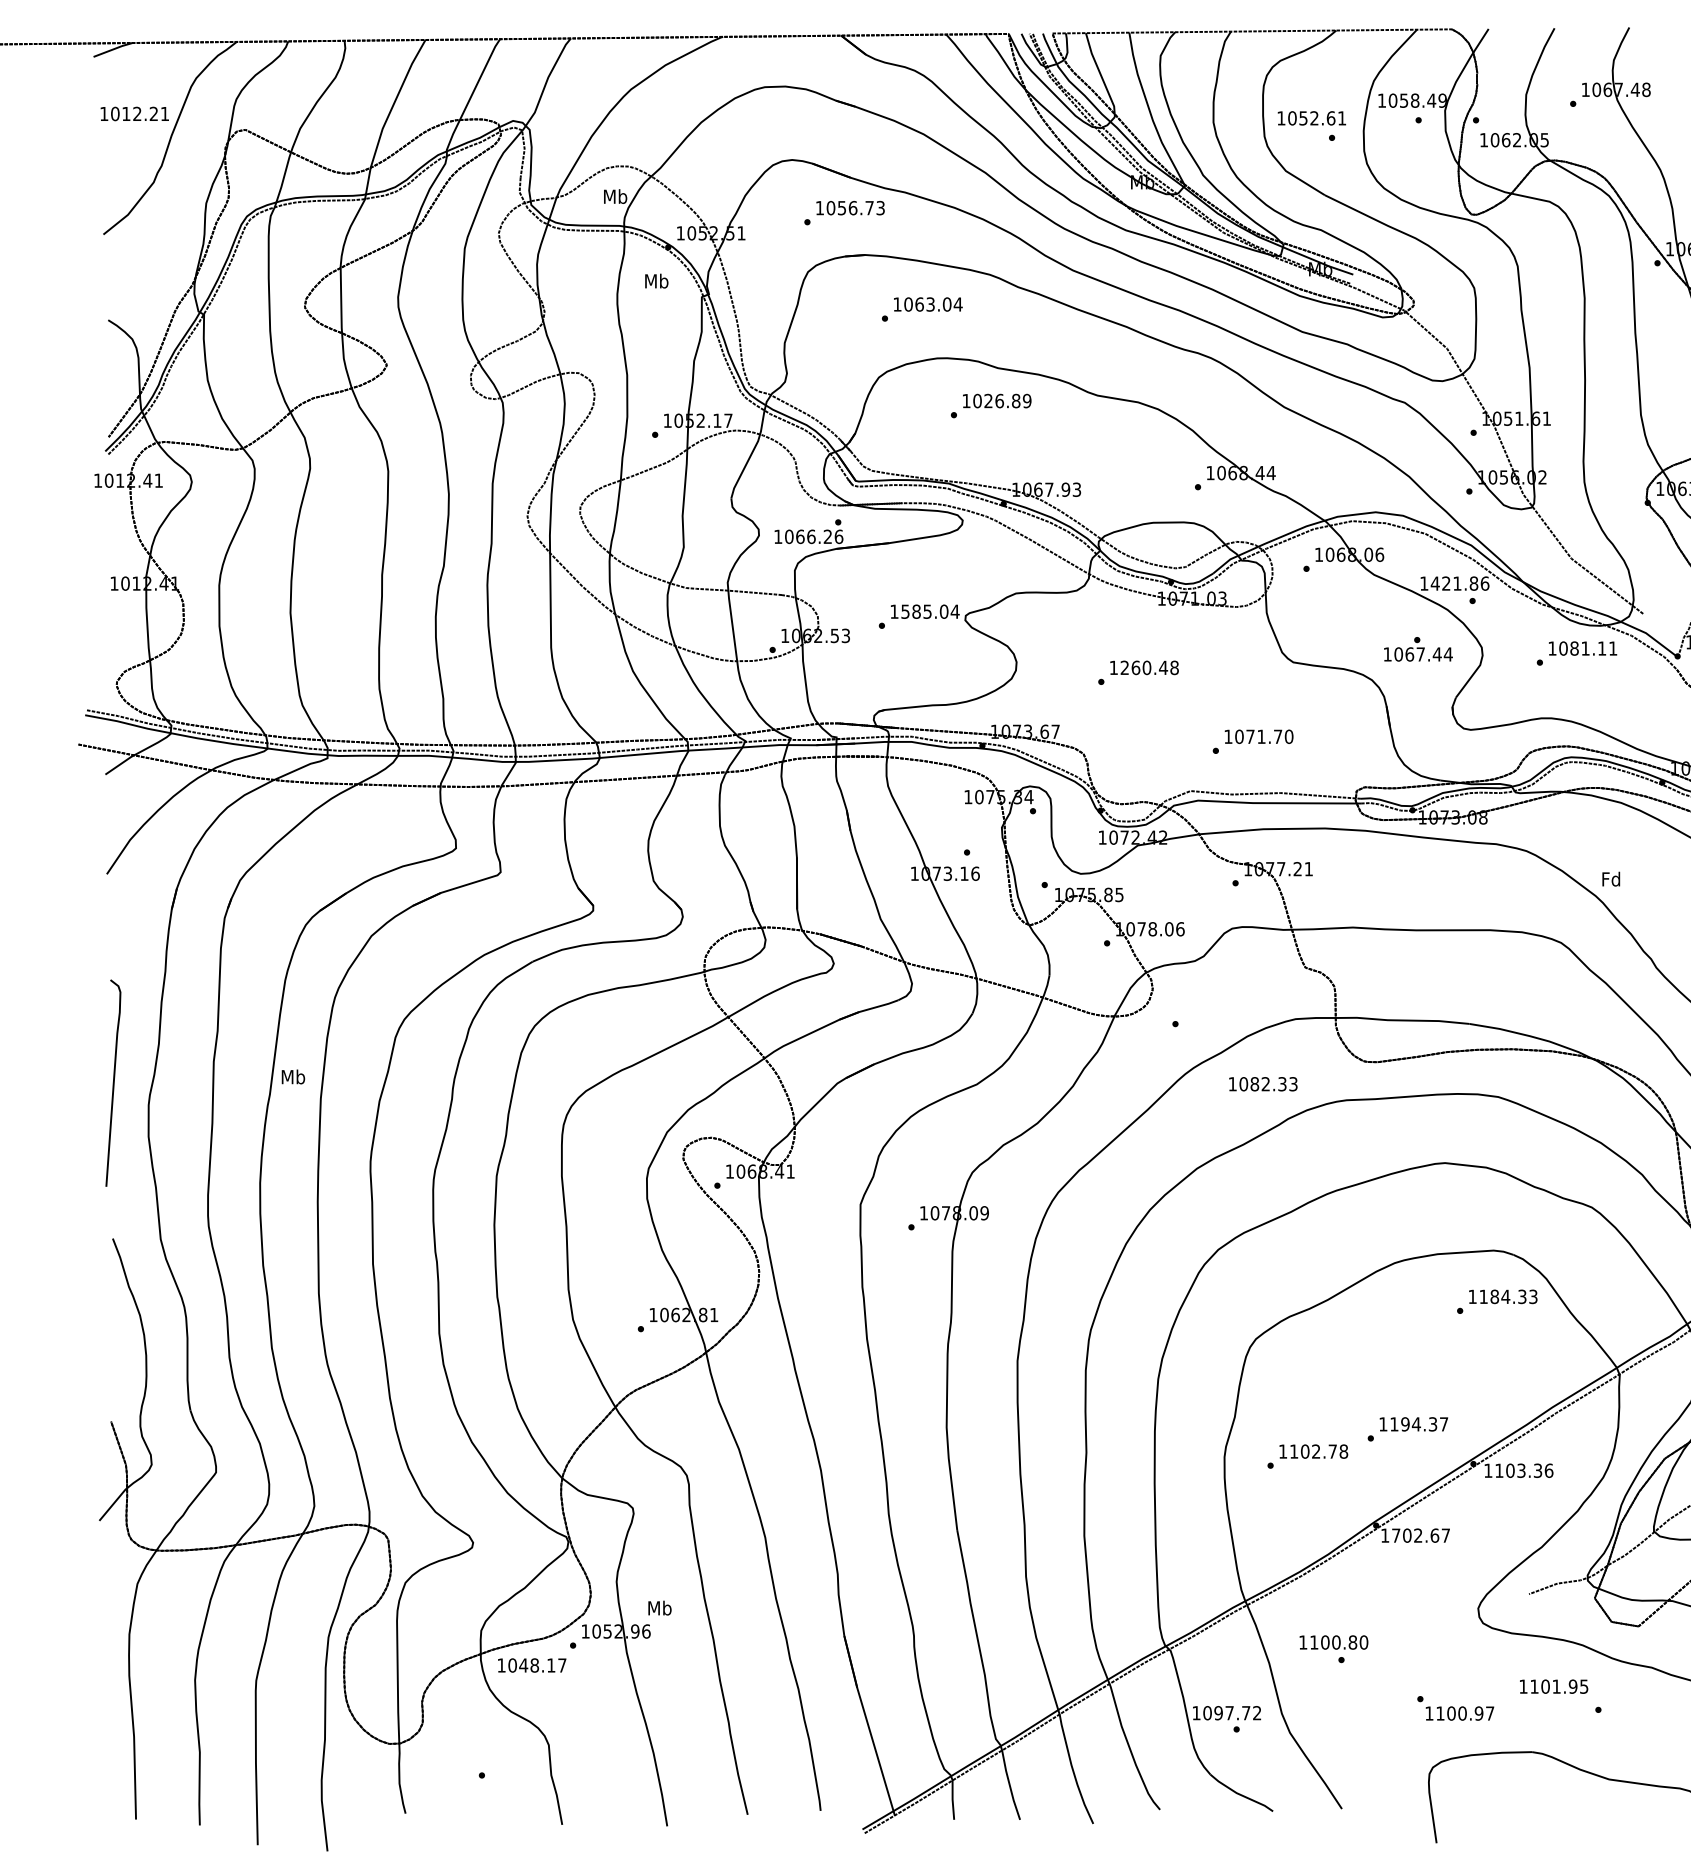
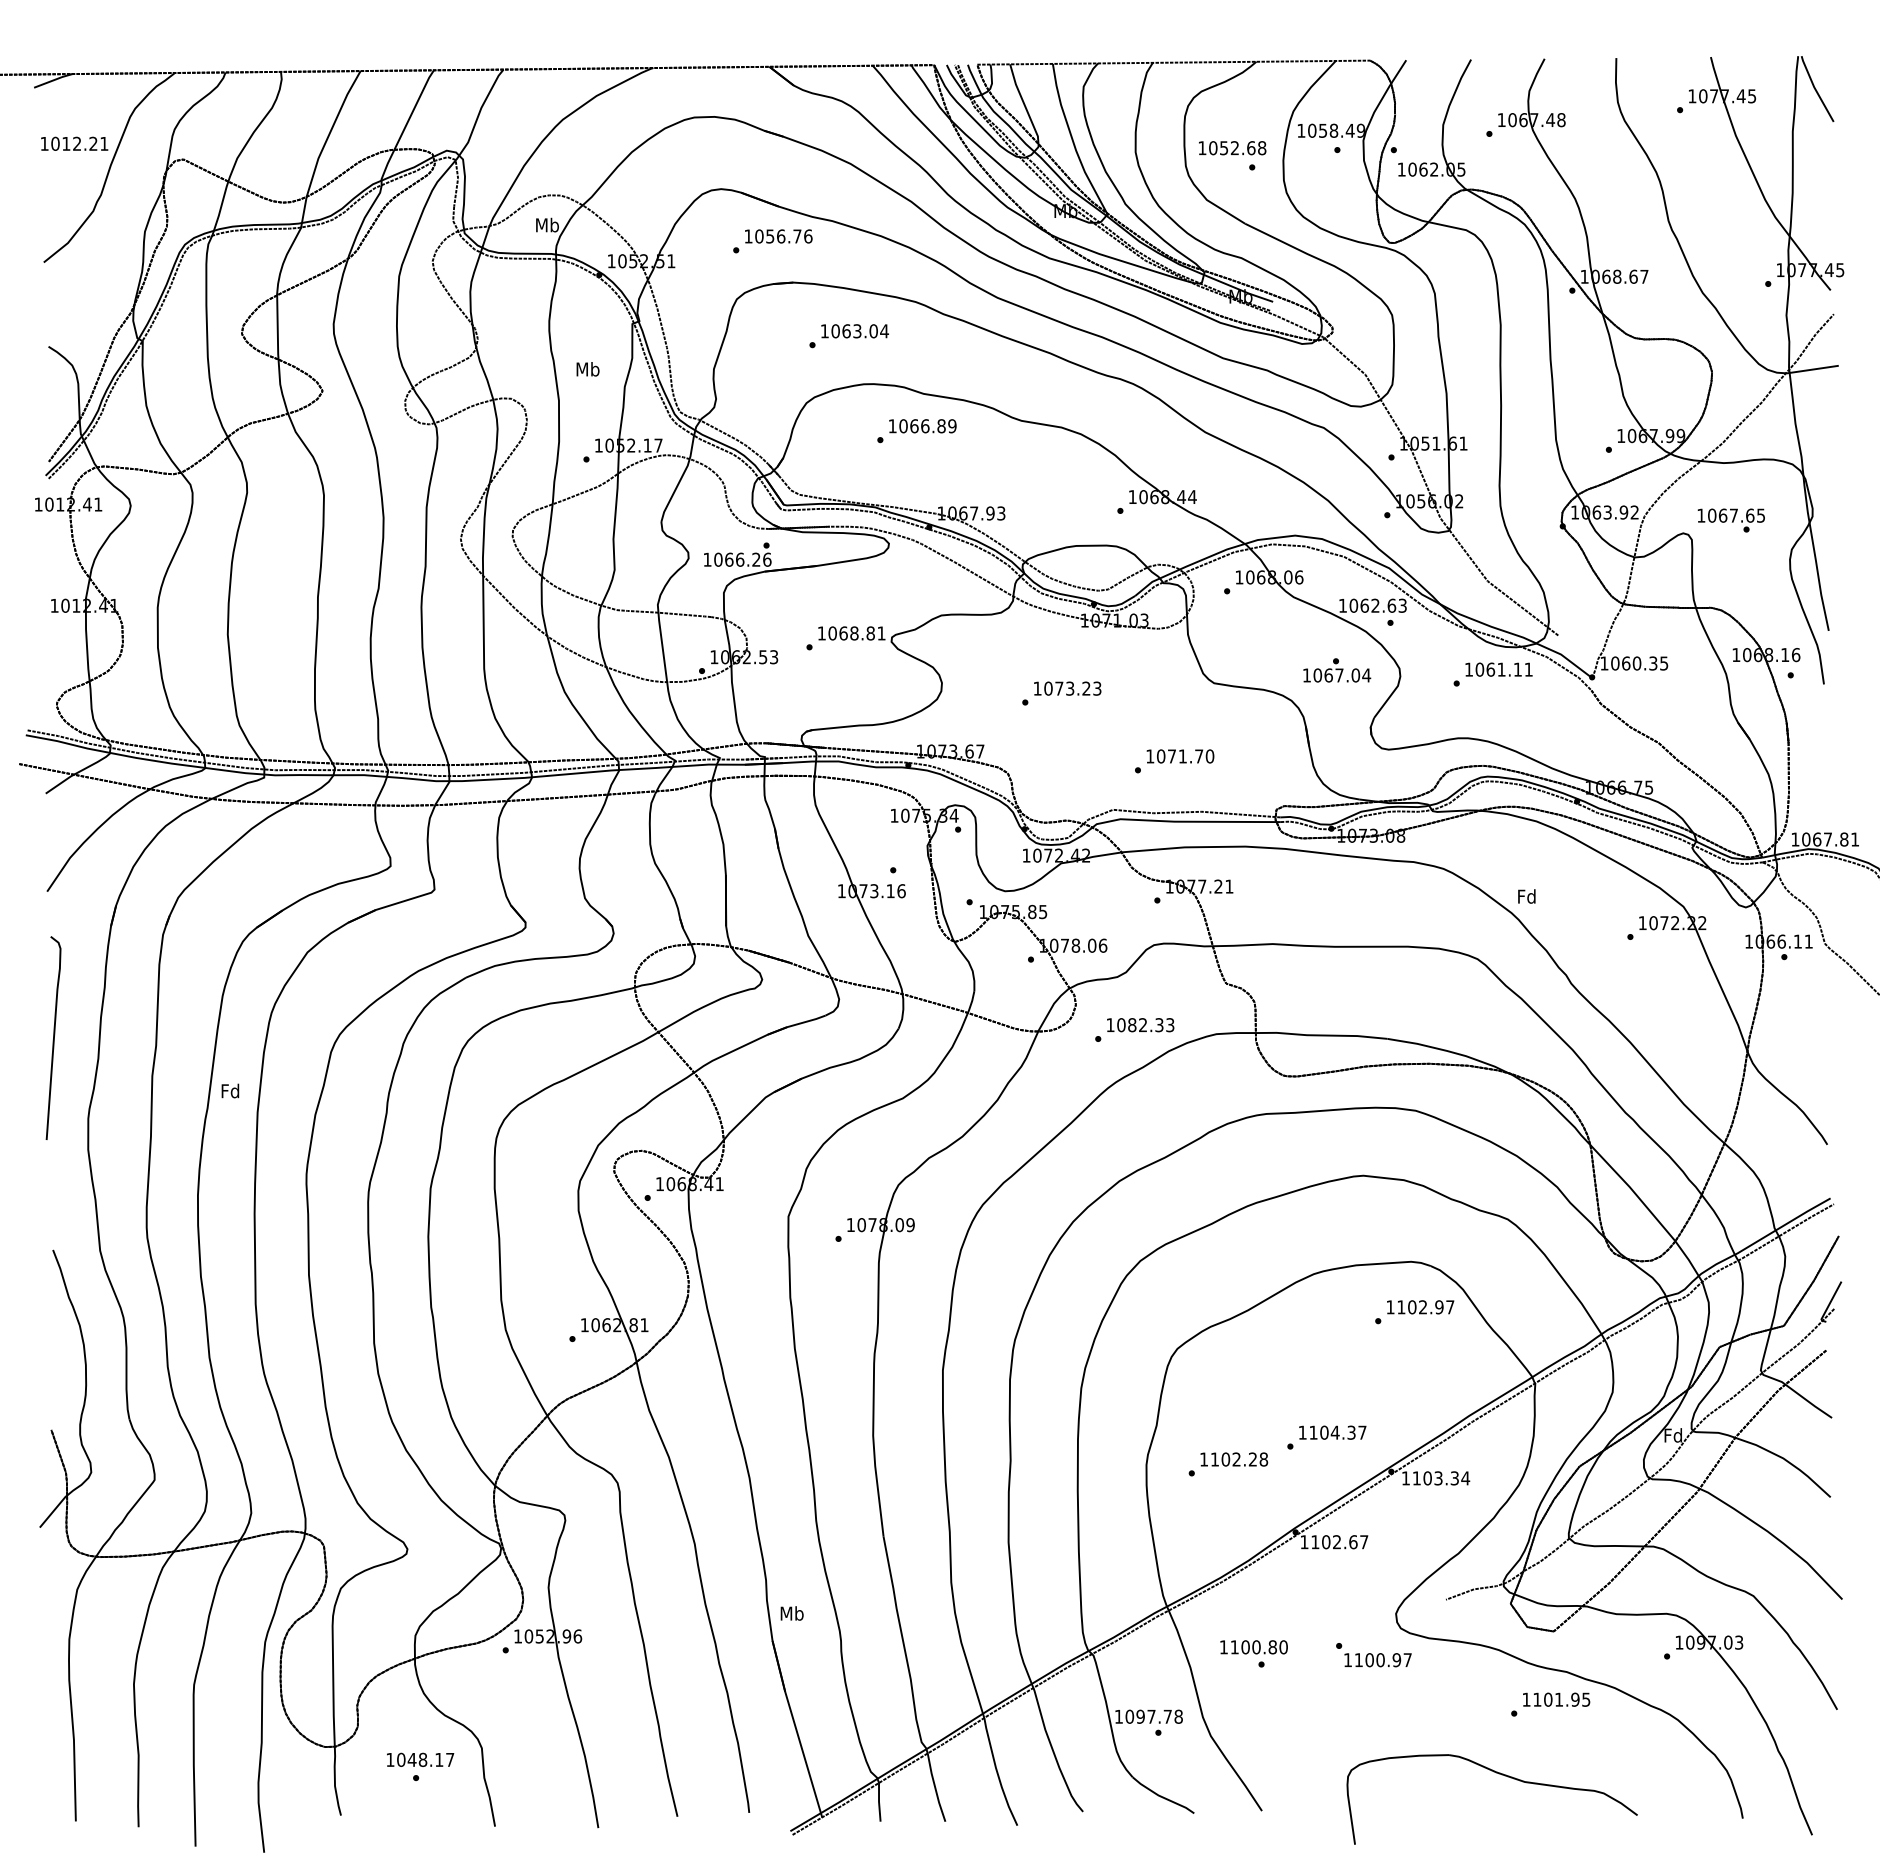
text: (1342, 118) -> (1262, 148), 1052.61 -> 1052.68
text: (880, 208) -> (808, 236), 1056.73 -> 1056.76
text: (656, 281) -> (587, 369), moved
text: (988, 401) -> (914, 426), 1026.89 -> 1066.89
text: (1460, 583) -> (1378, 605), 1421.86 -> 1062.63
text: (930, 611) -> (857, 633), 1585.04 -> 1068.81
text: (1574, 648) -> (1490, 669), 1081.11 -> 1061.11
text: (1437, 654) -> (1355, 675), 1067.44 -> 1067.04
text: (1149, 667) -> (1072, 688), 1260.48 -> 1073.23
text: (293, 1076) -> (230, 1090), Mb -> Fd
curve: (113, 1082) -> (53, 1037), moved
text: (1263, 1084) -> (1140, 1025), moved
text: (1514, 1297) -> (1431, 1307), 1184.33 -> 1102.97
text: (1405, 1424) -> (1324, 1432), 1194.37 -> 1104.37
text: (1332, 1451) -> (1252, 1459), 1102.78 -> 1102.28
text: (1548, 1470) -> (1465, 1478), 1103.36 -> 1103.34
text: (1396, 1535) -> (1315, 1542), 1702.67 -> 1102.67
text: (659, 1608) -> (791, 1613), moved
text: (532, 1665) -> (420, 1759), moved
text: (1553, 1686) -> (1556, 1699), moved
text: (1455, 1708) -> (1373, 1655), moved
text: (1257, 1712) -> (1178, 1716), 1097.72 -> 1097.78

